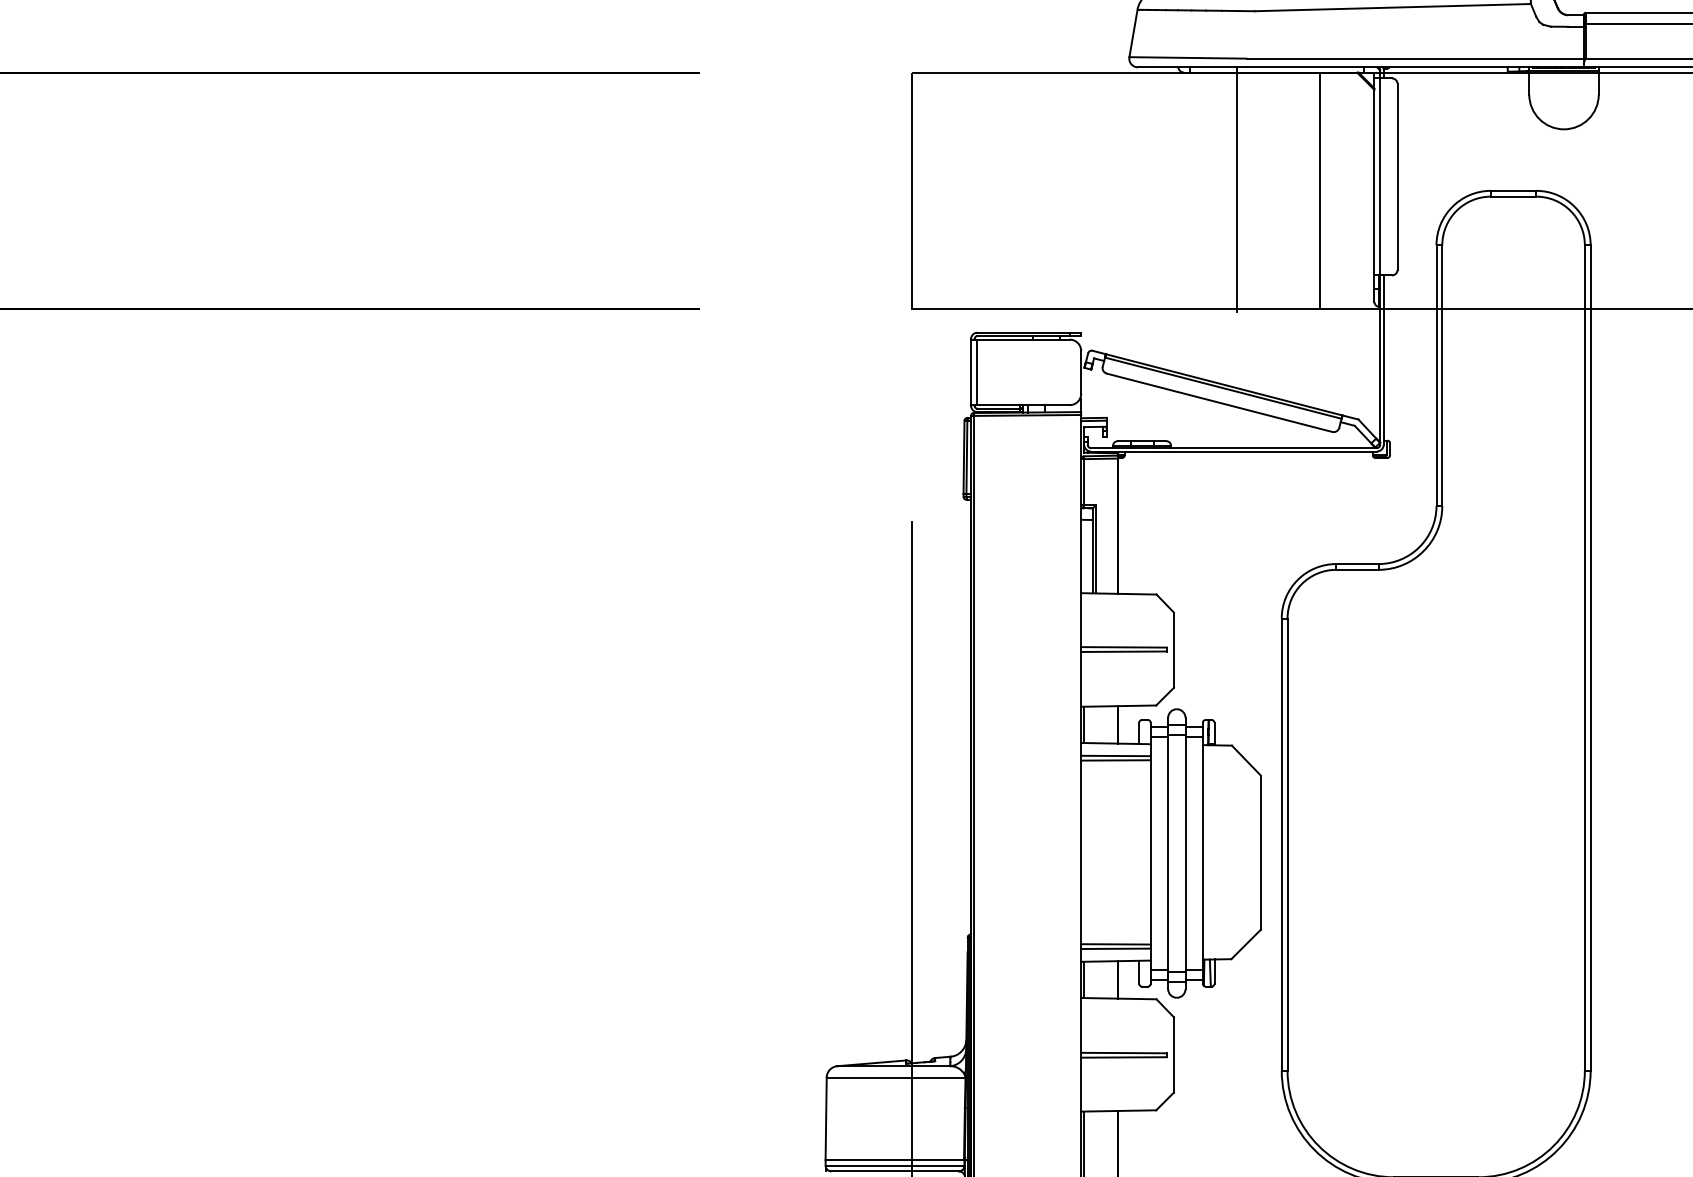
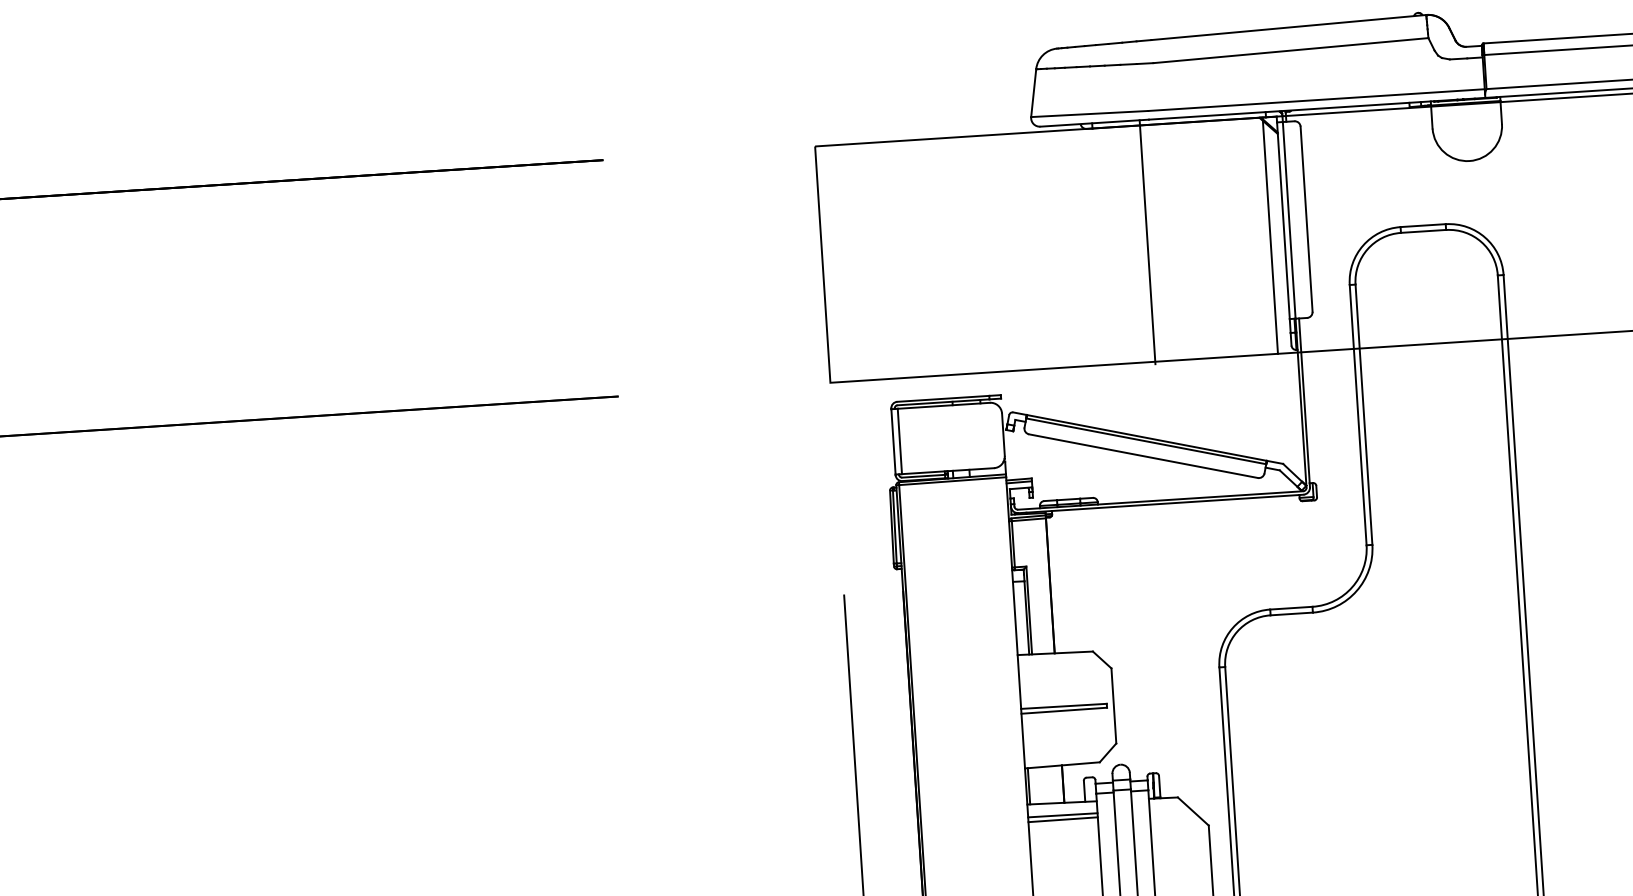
line: (1320, 190) -> (1270, 235), moved

